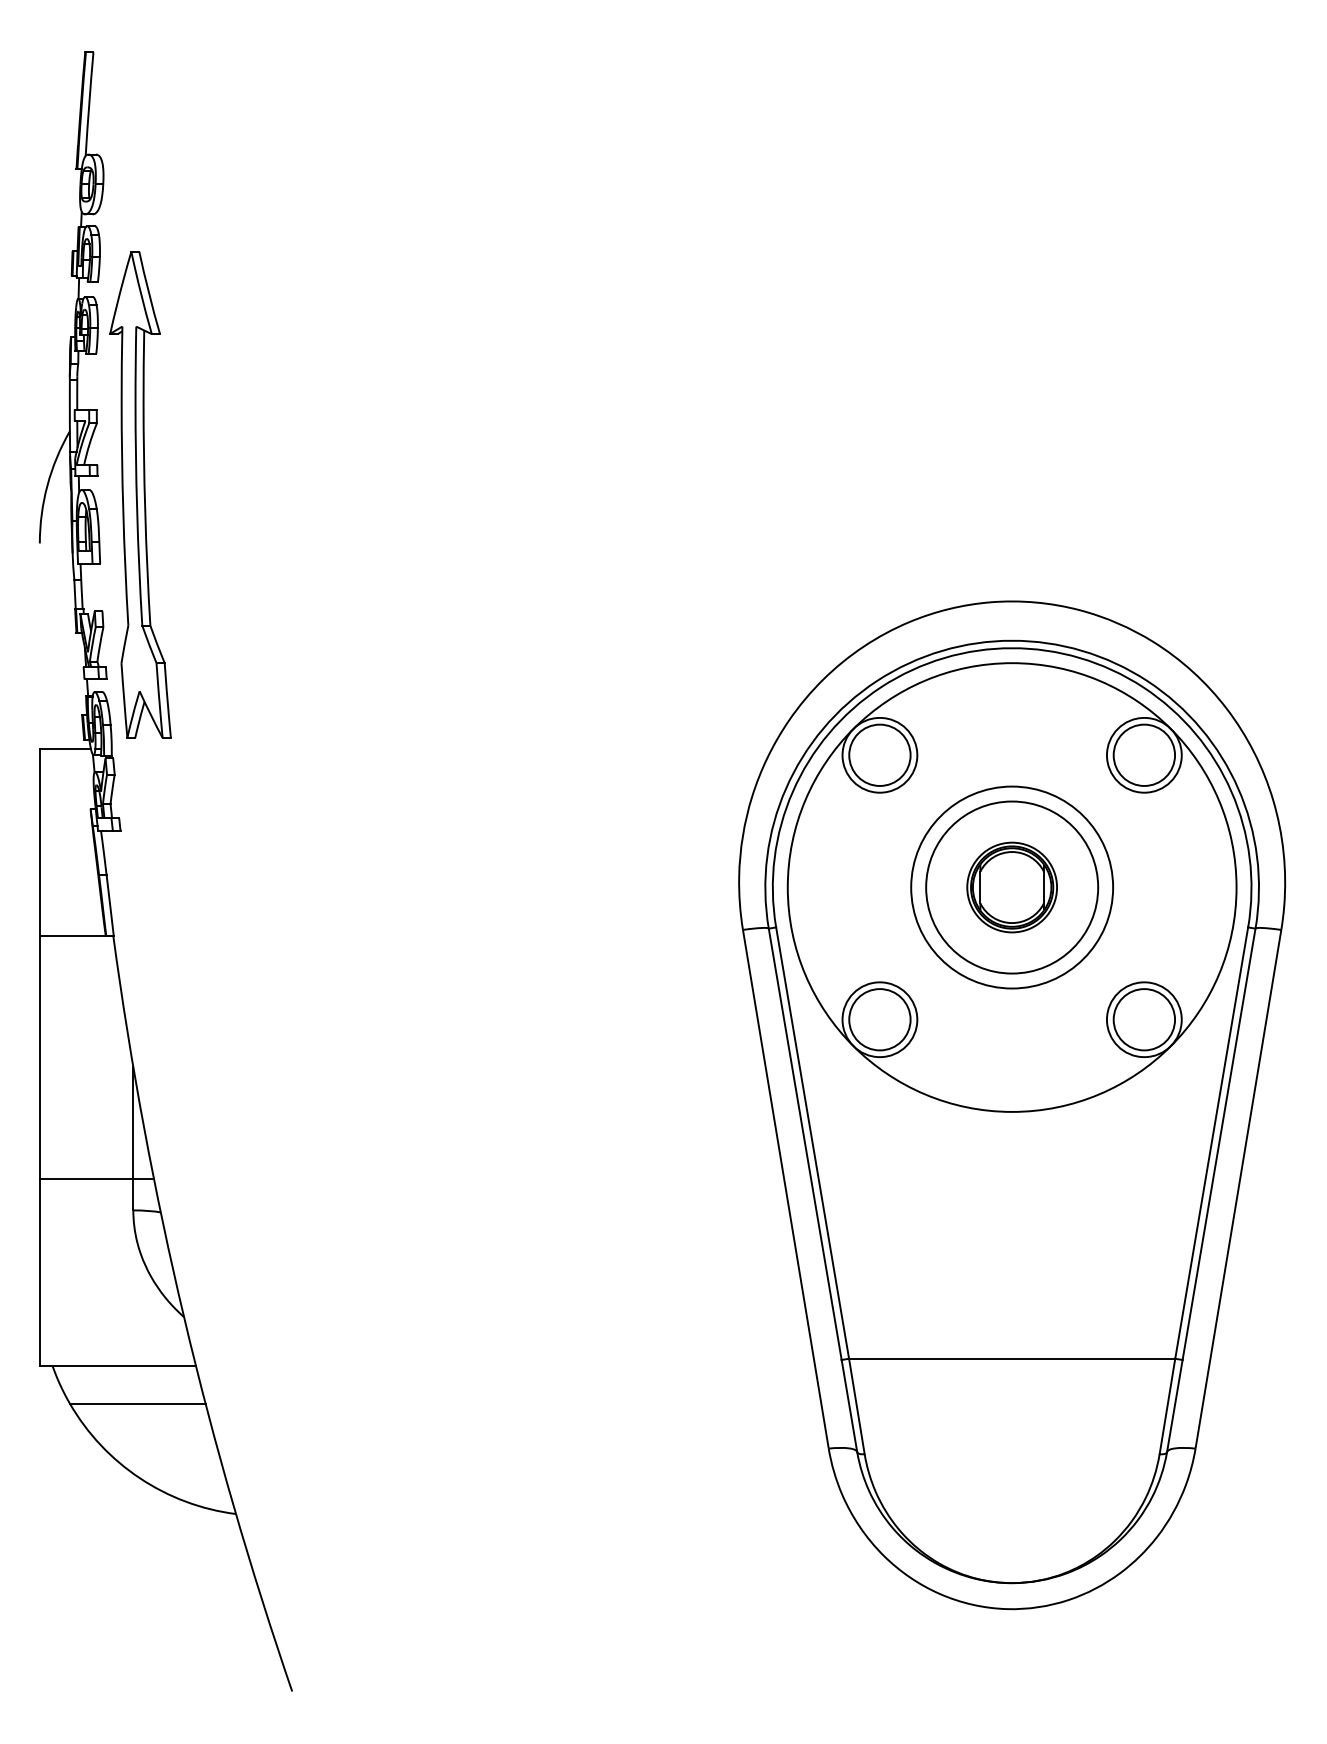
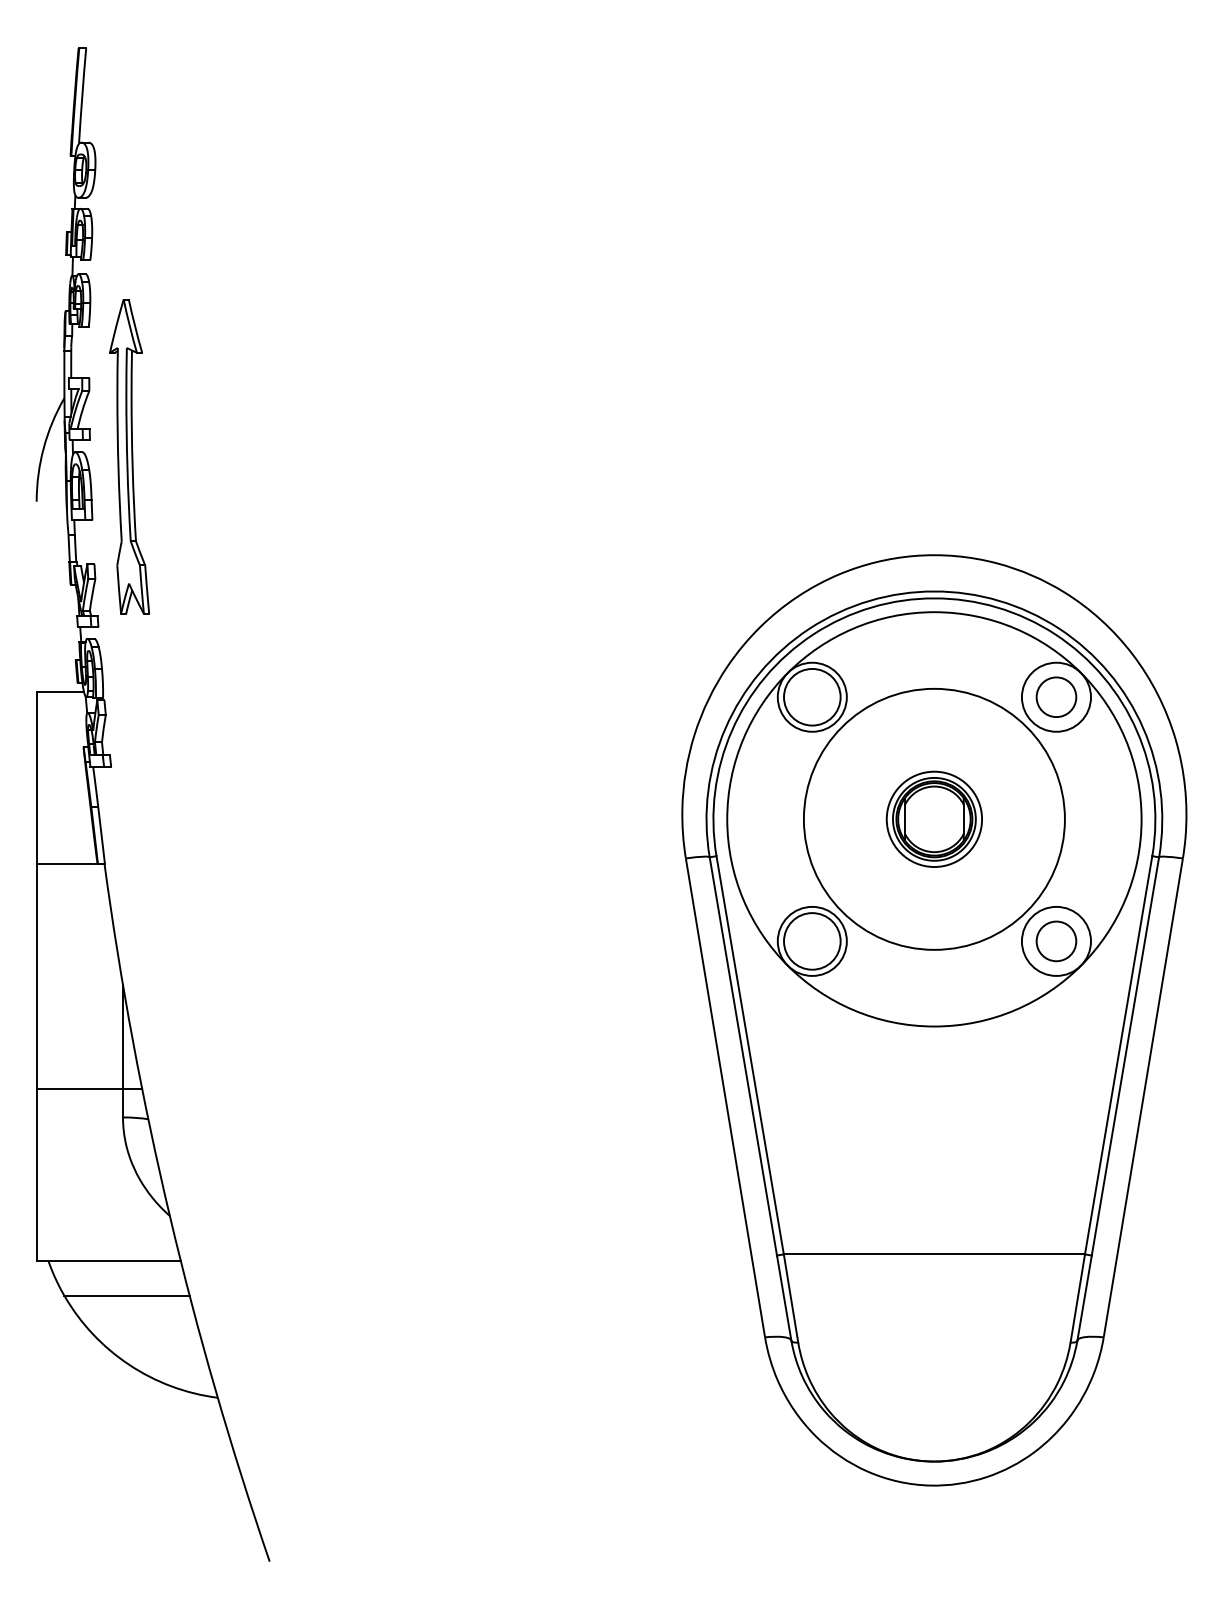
part: (140, 494) -> (129, 456), size x0.7
circle: (1144, 754) -> (1056, 696), size x0.7
circle: (1012, 886) -> (934, 818), size x0.6
circle: (1012, 887) -> (934, 819), size x1.4
circle: (1144, 1019) -> (1056, 941), size x0.7

